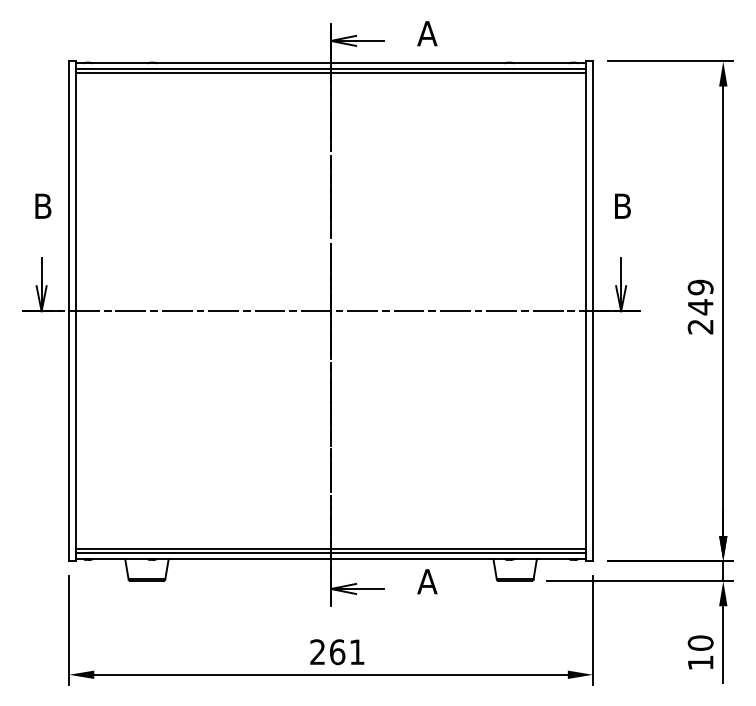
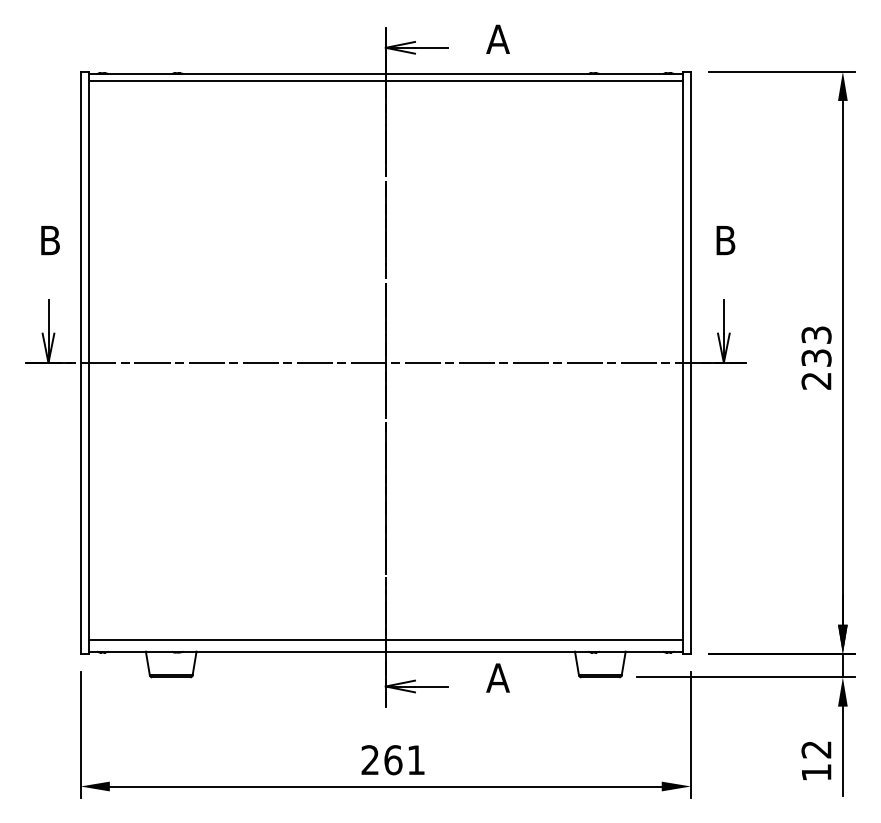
line: (330, 73) -> (385, 85), removed
text: (700, 297) -> (816, 346), 249 -> 233
line: (330, 552) -> (385, 644), removed
text: (700, 643) -> (816, 749), 10 -> 12

